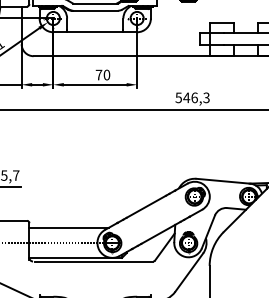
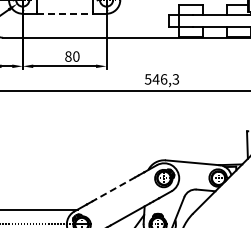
line: (95, 32) -> (64, 14), solid -> dashed
text: (98, 74) -> (67, 56), 70 -> 80
line: (146, 206) -> (115, 188), solid -> dashed

